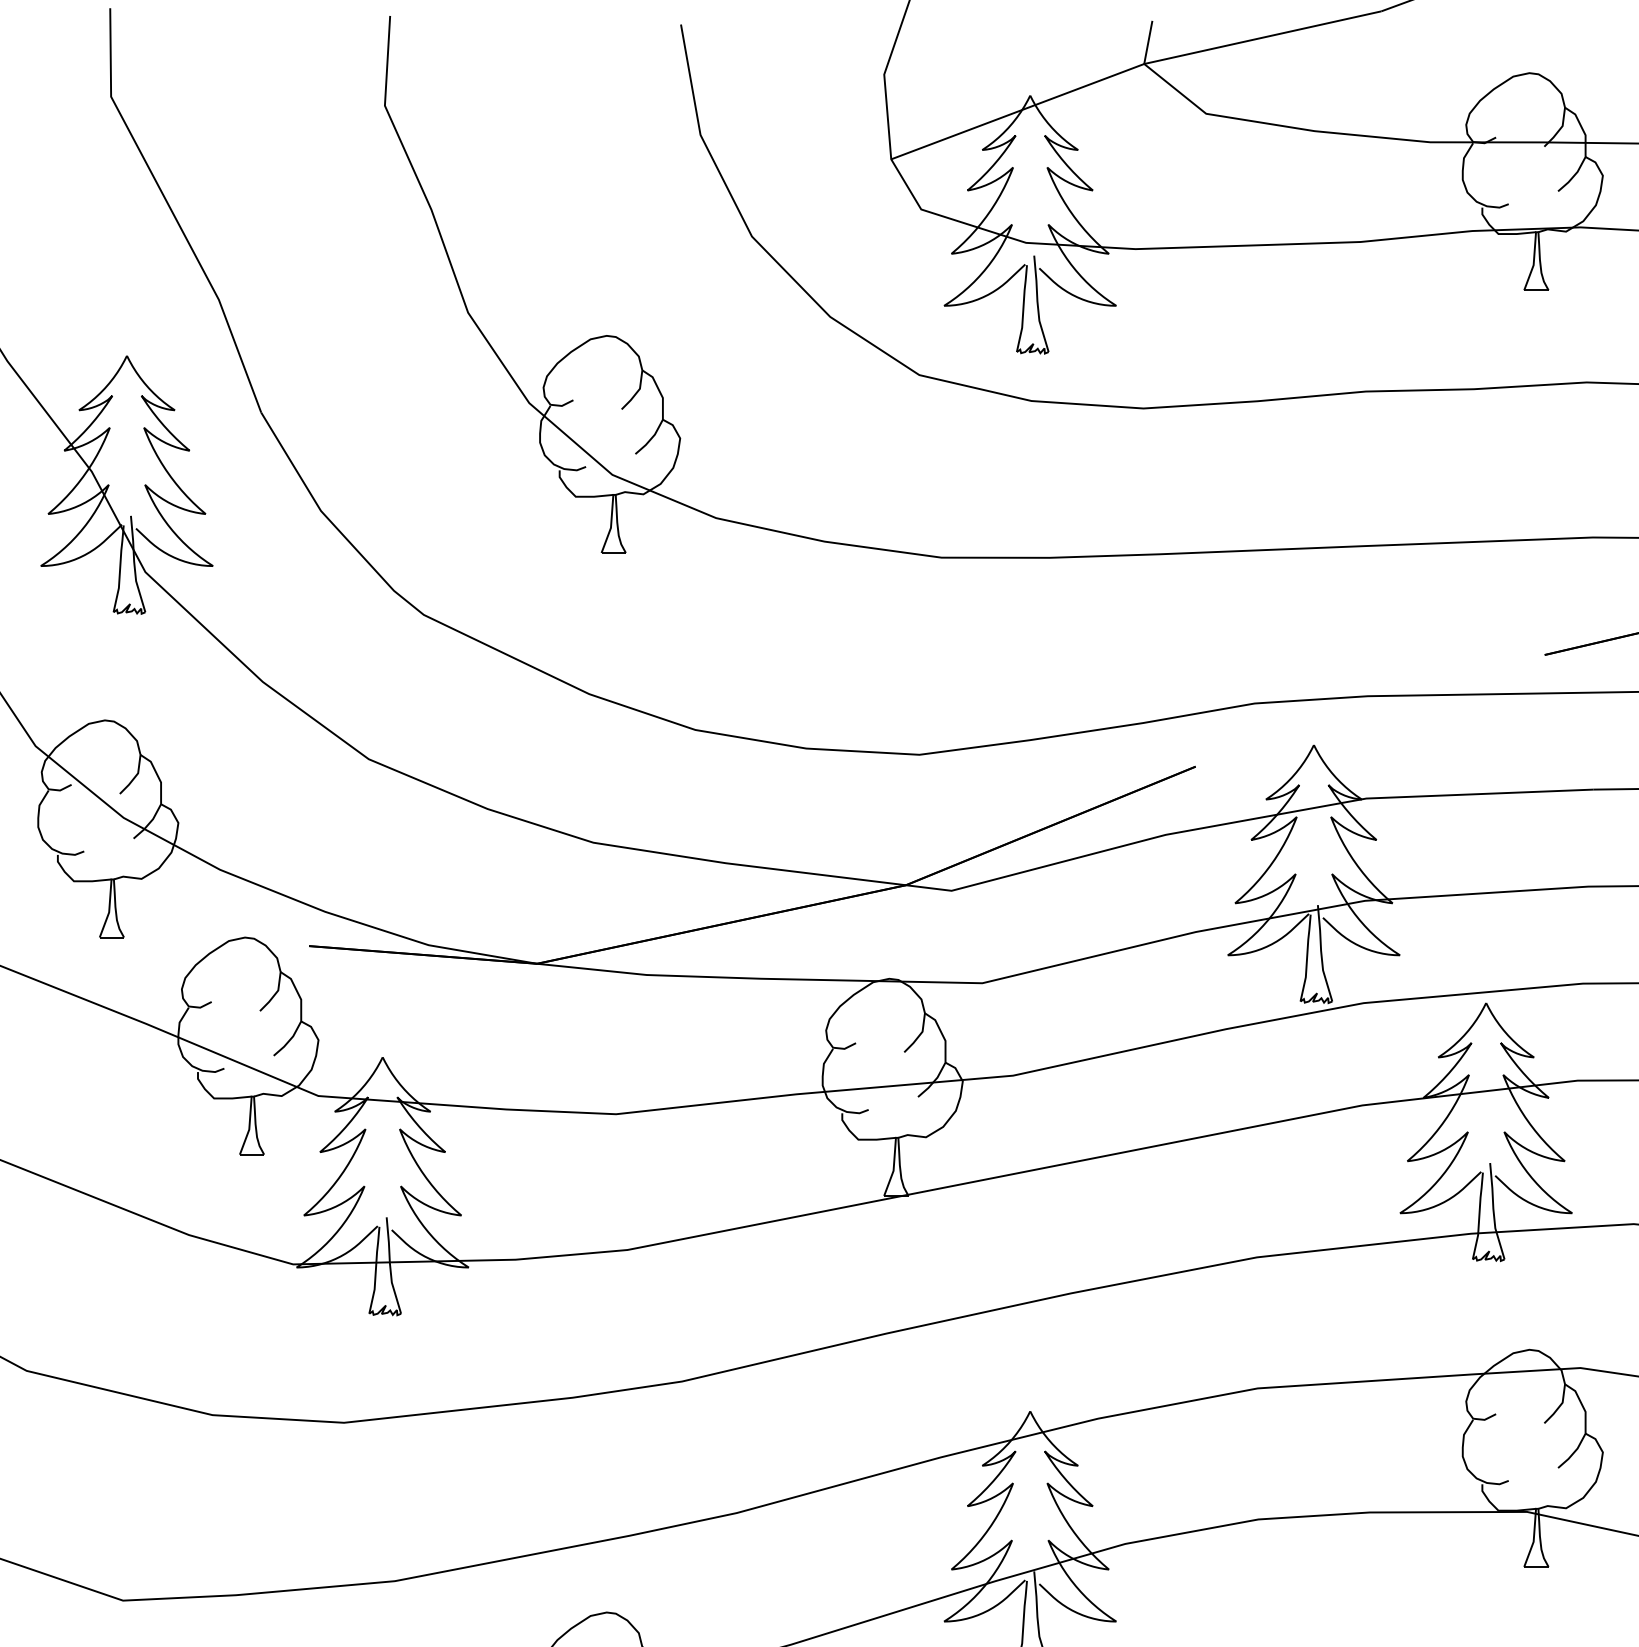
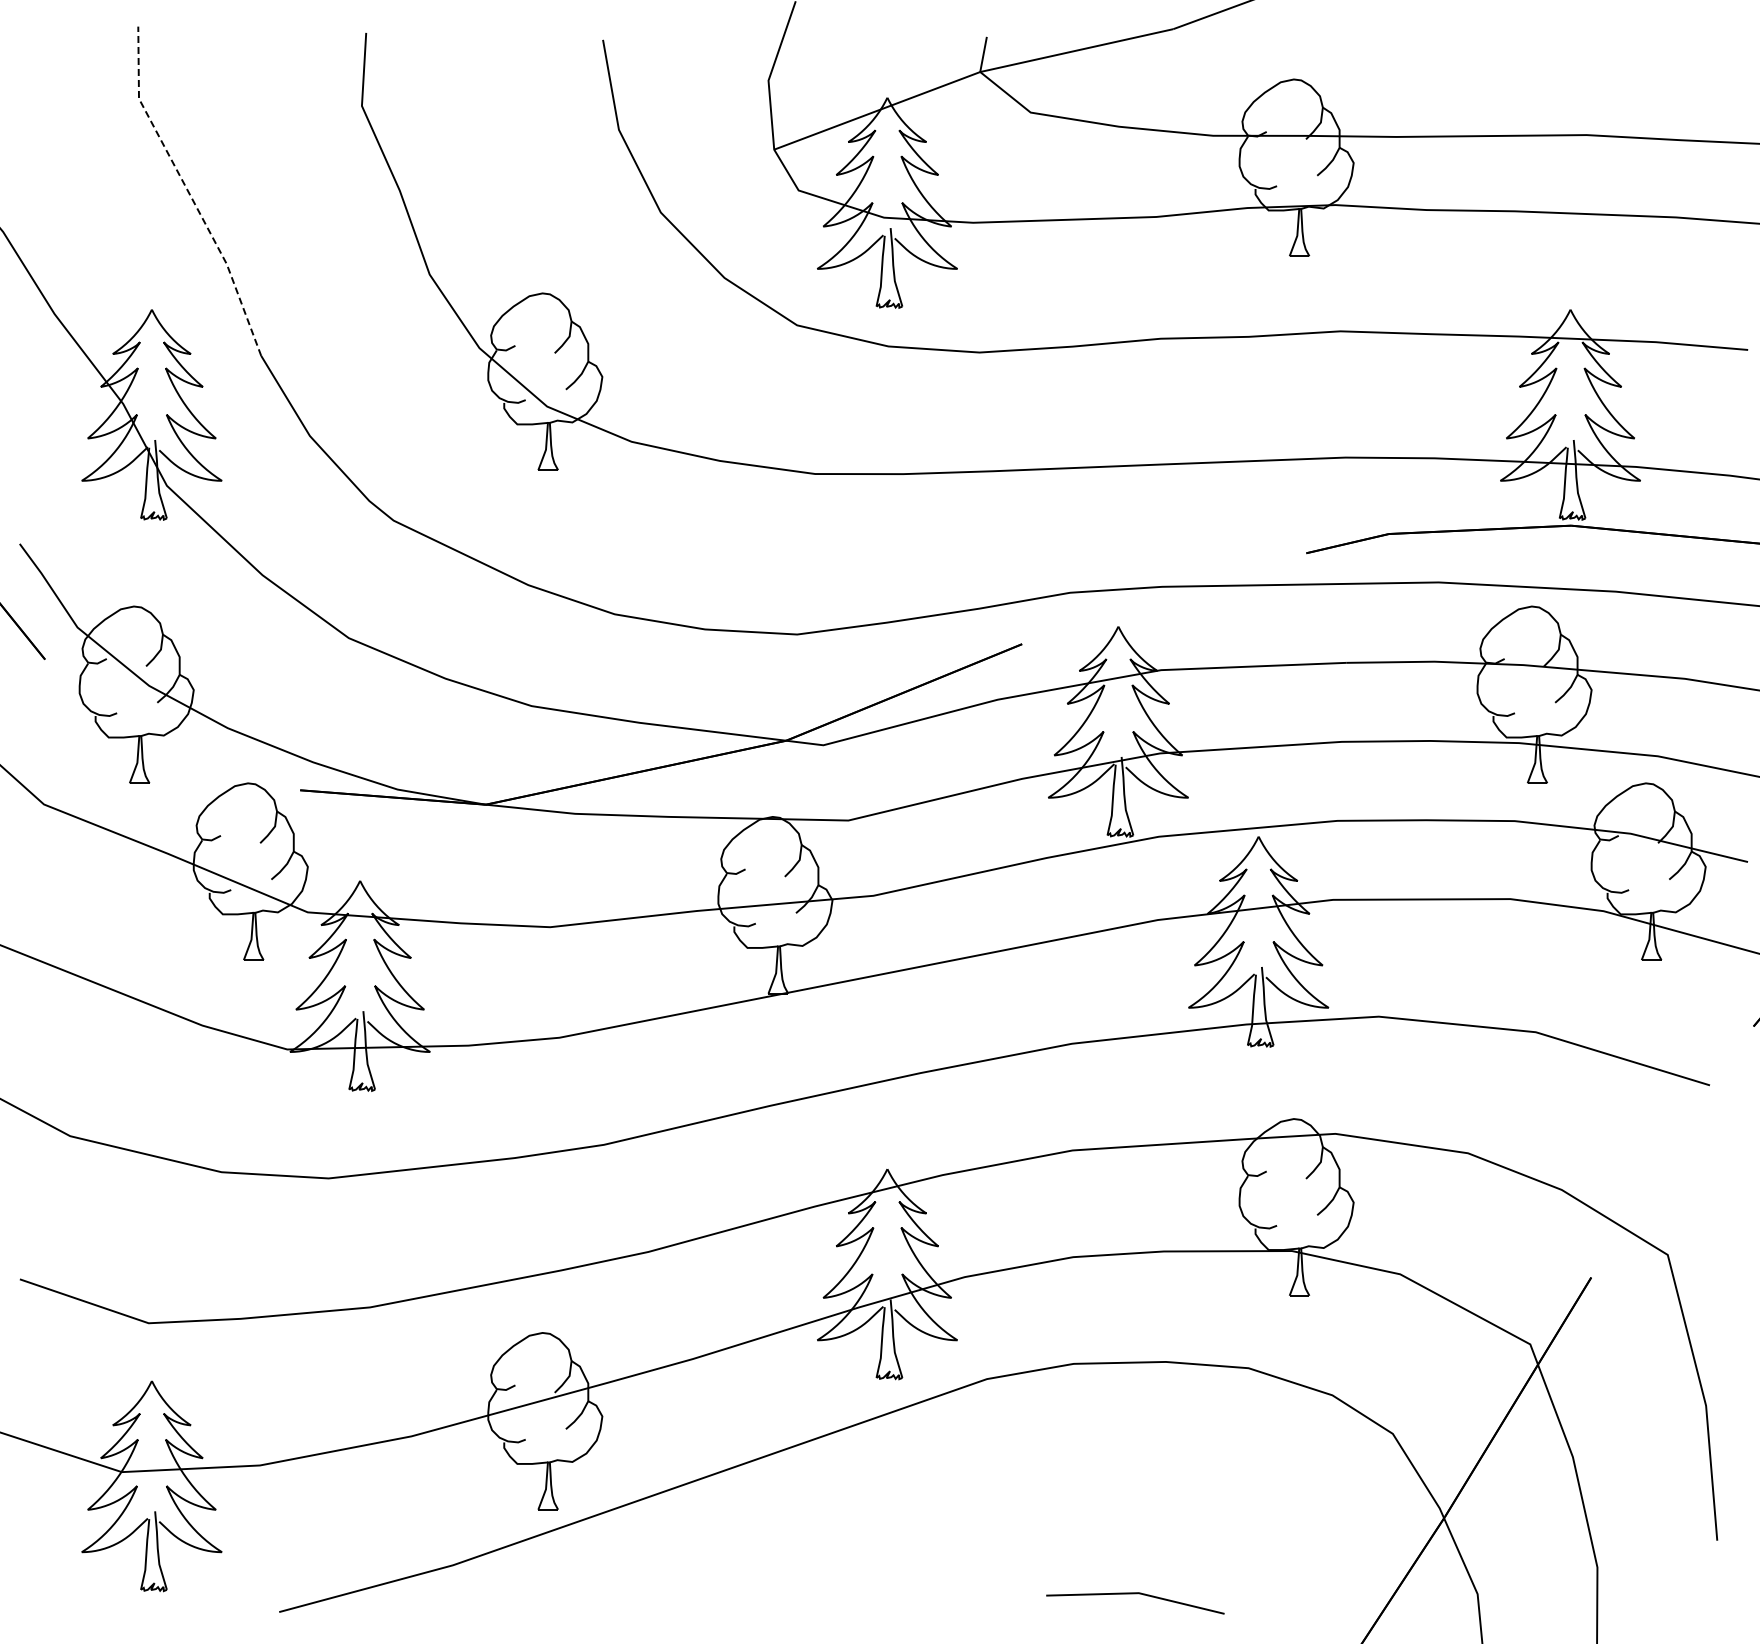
line: (171, 211) -> (188, 192), solid -> dashed

